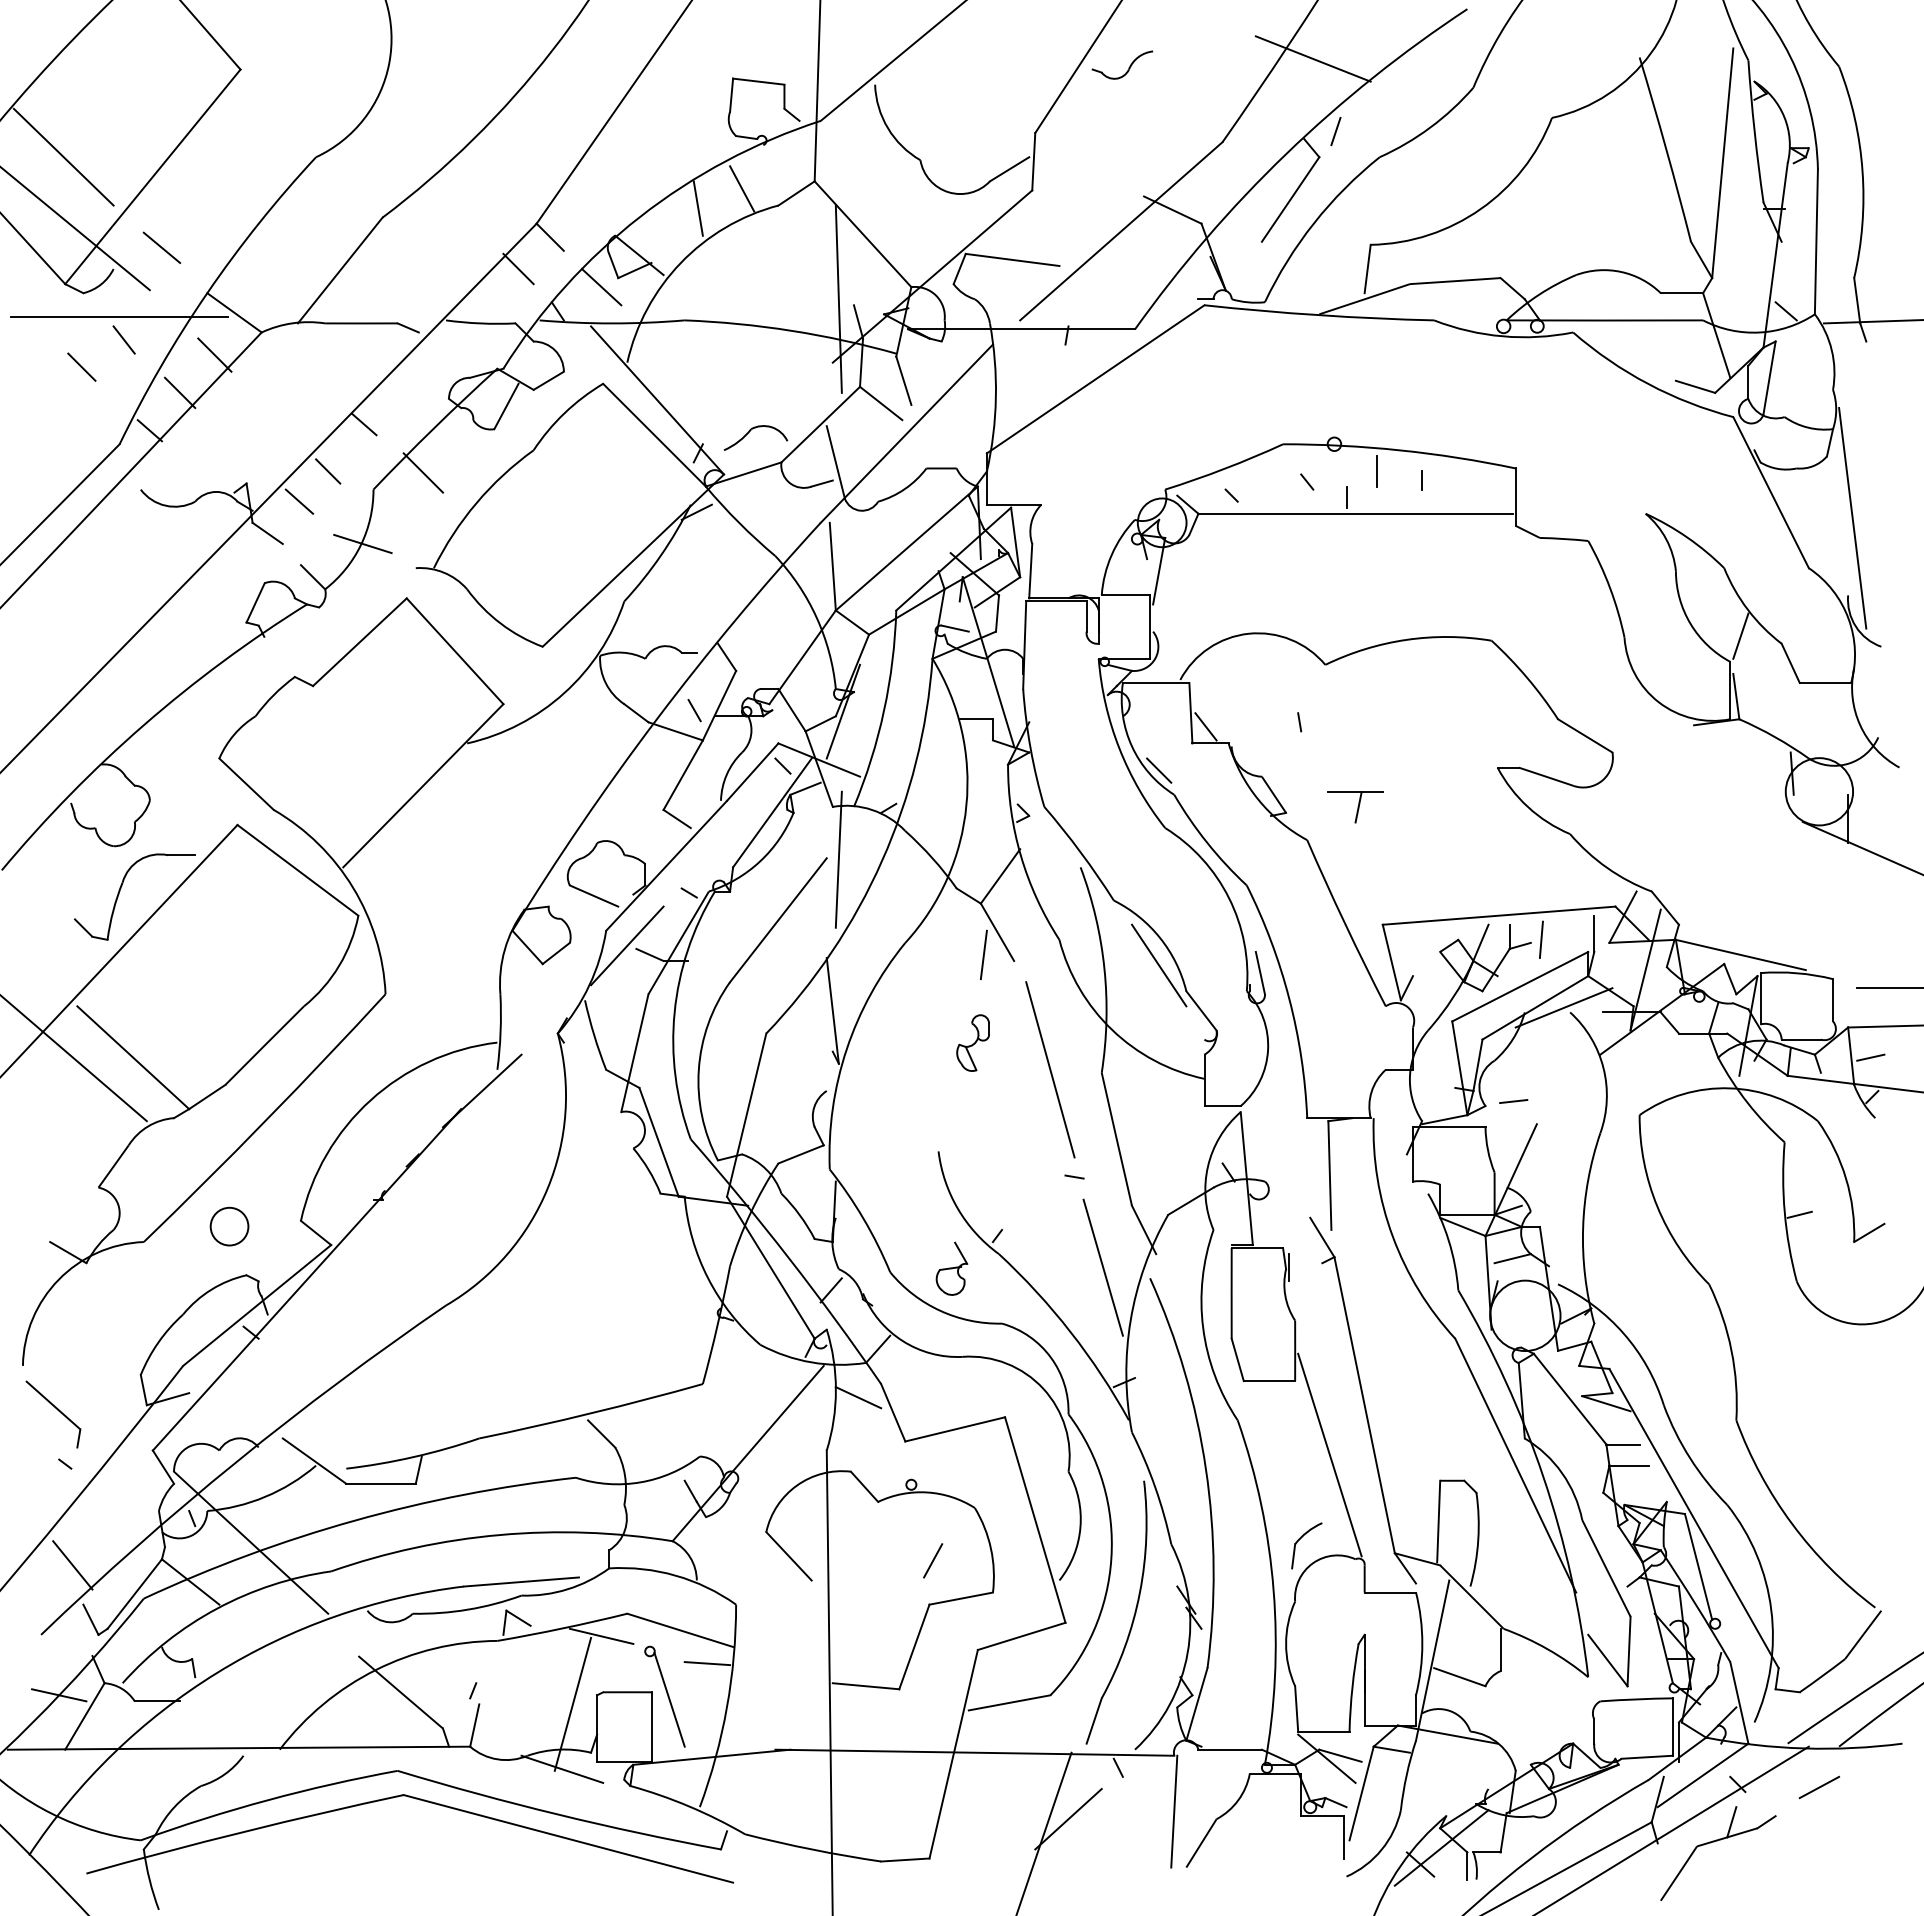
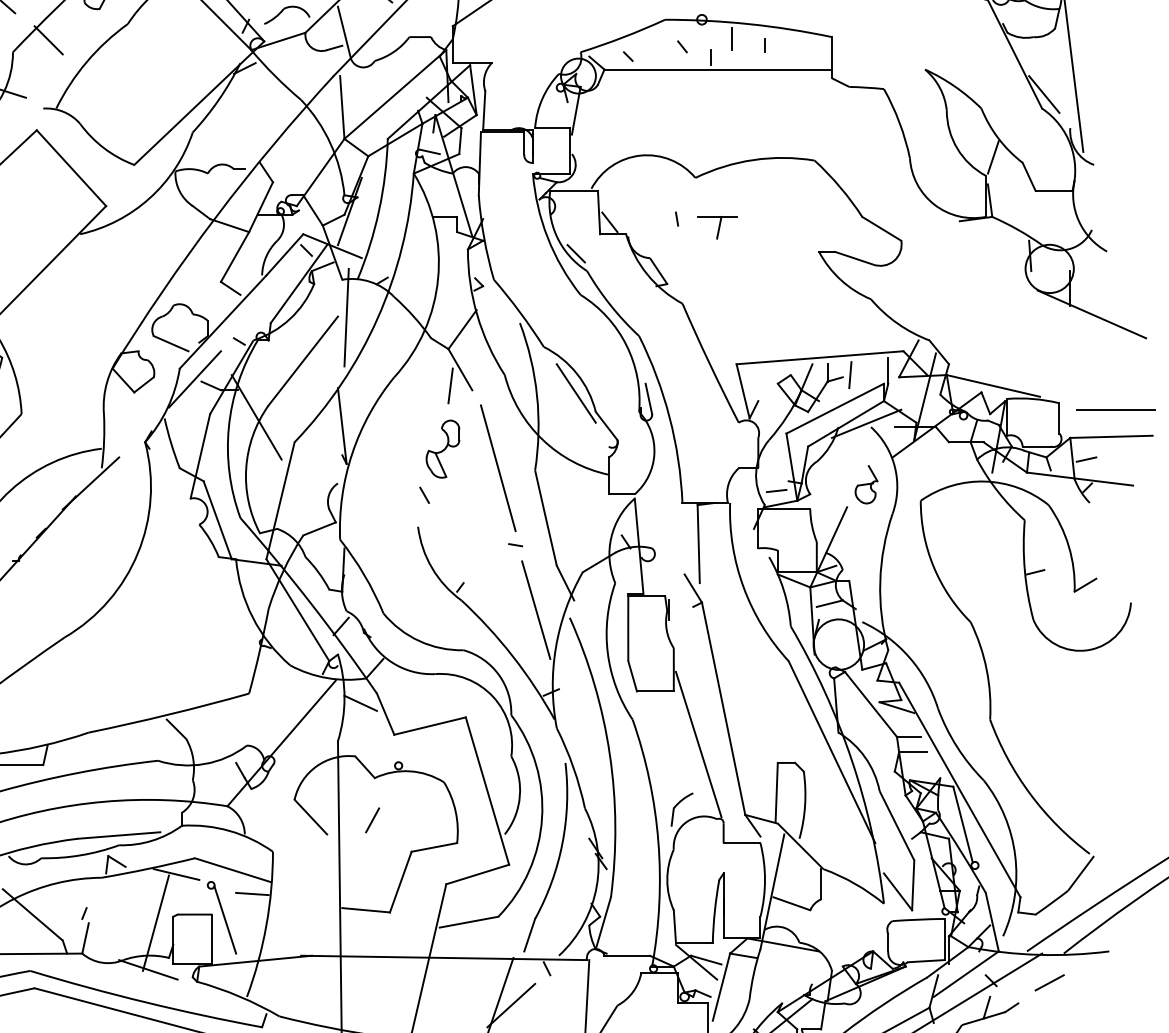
line: (1811, 548) -> (1044, 94), added
line: (694, 710) -> (424, 495), moved
part: (1355, 807) -> (717, 227), moved
line: (713, 998) -> (256, 417), added
part: (972, 1042) -> (442, 448), size x1.43
line: (1513, 1101) -> (776, 490), moved
part: (951, 1268) -> (866, 484), moved
line: (933, 1560) -> (372, 820), moved

